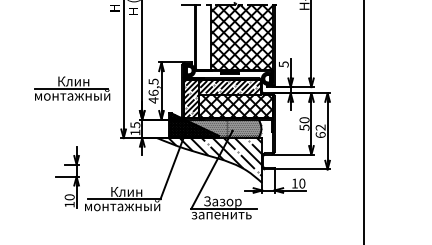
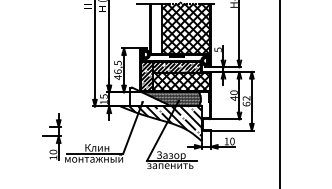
part: (72, 88) -> (55, 68), removed
hatch: (193, 125) -> (148, 96), removed
text: (304, 127) -> (234, 98), 50 -> 40

